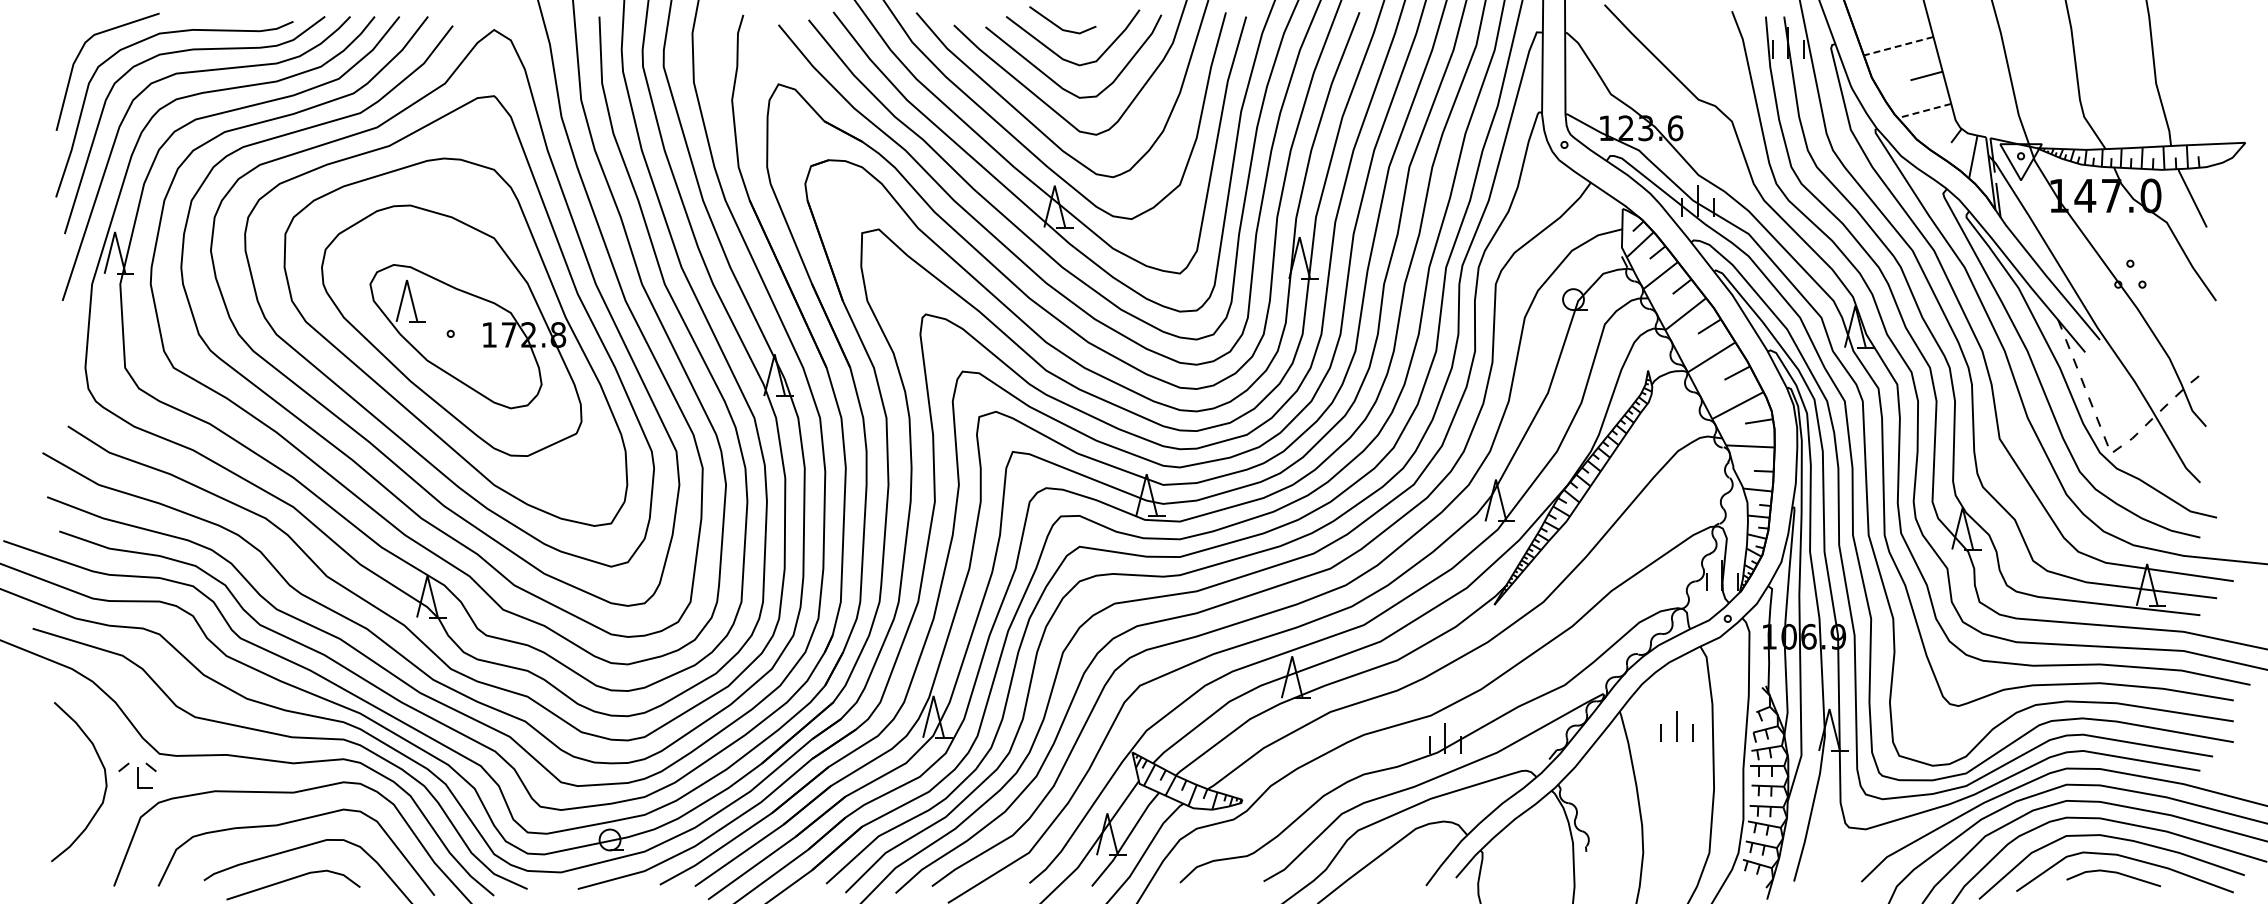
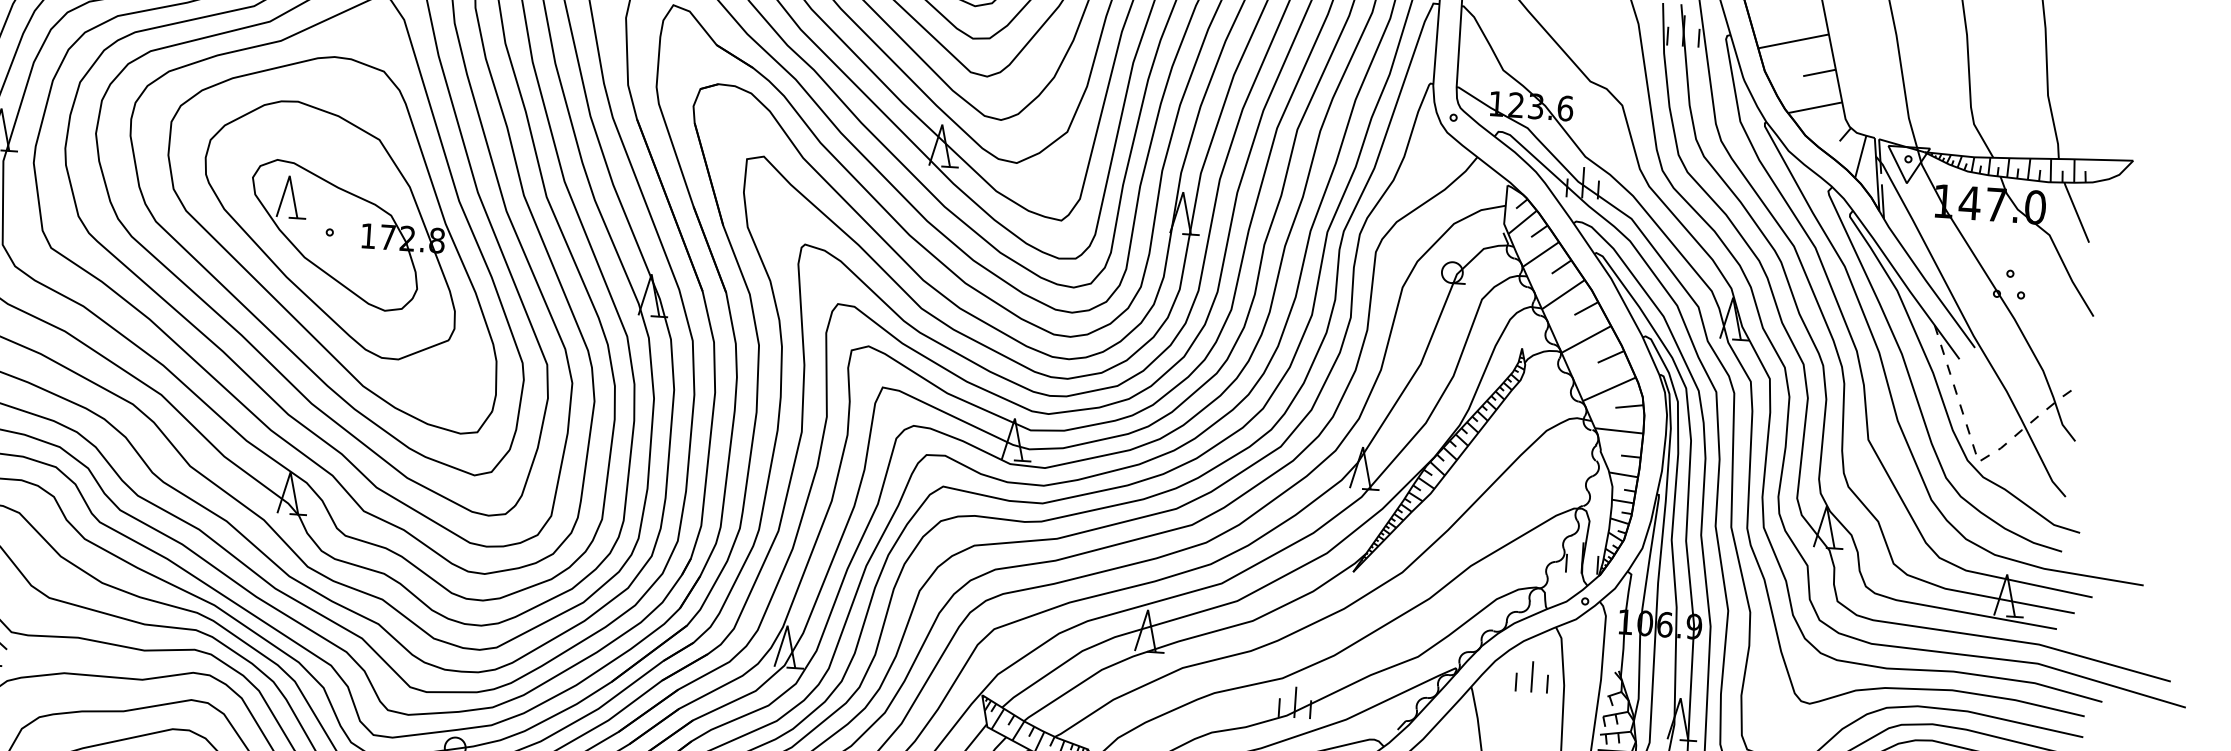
line: (1898, 46) -> (1793, 41), dashed -> solid
line: (1924, 111) -> (1815, 108), dashed -> solid
part: (1676, 726) -> (1531, 676), moved

